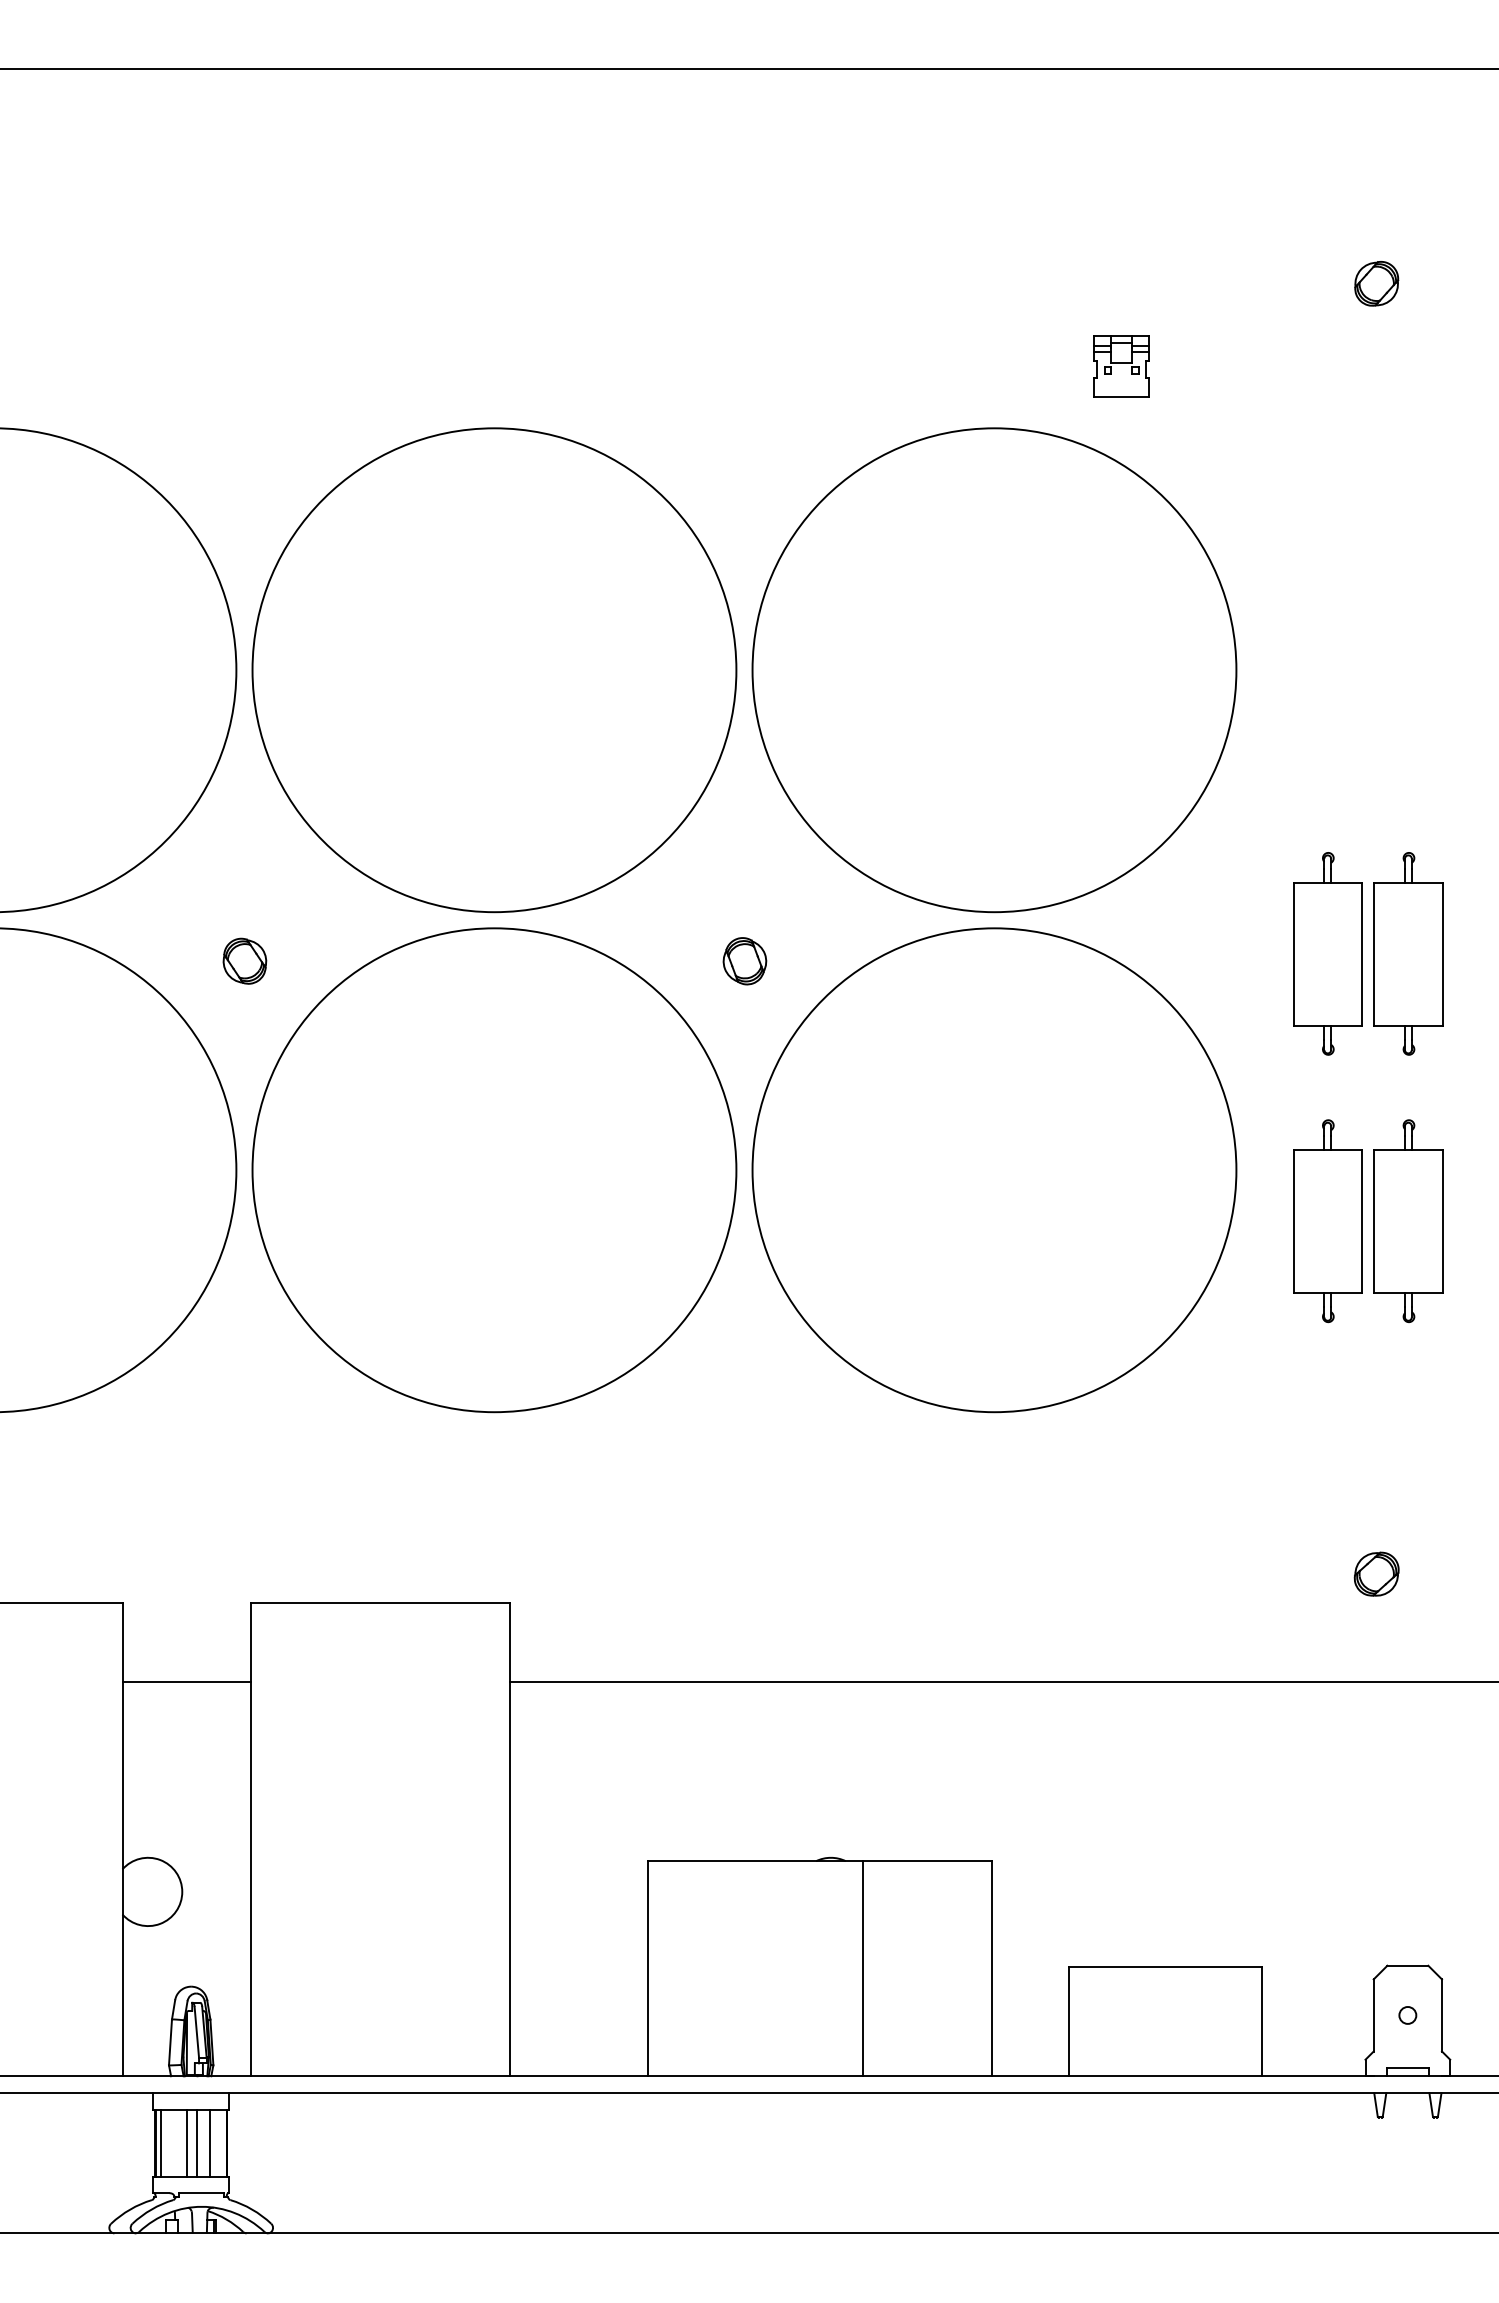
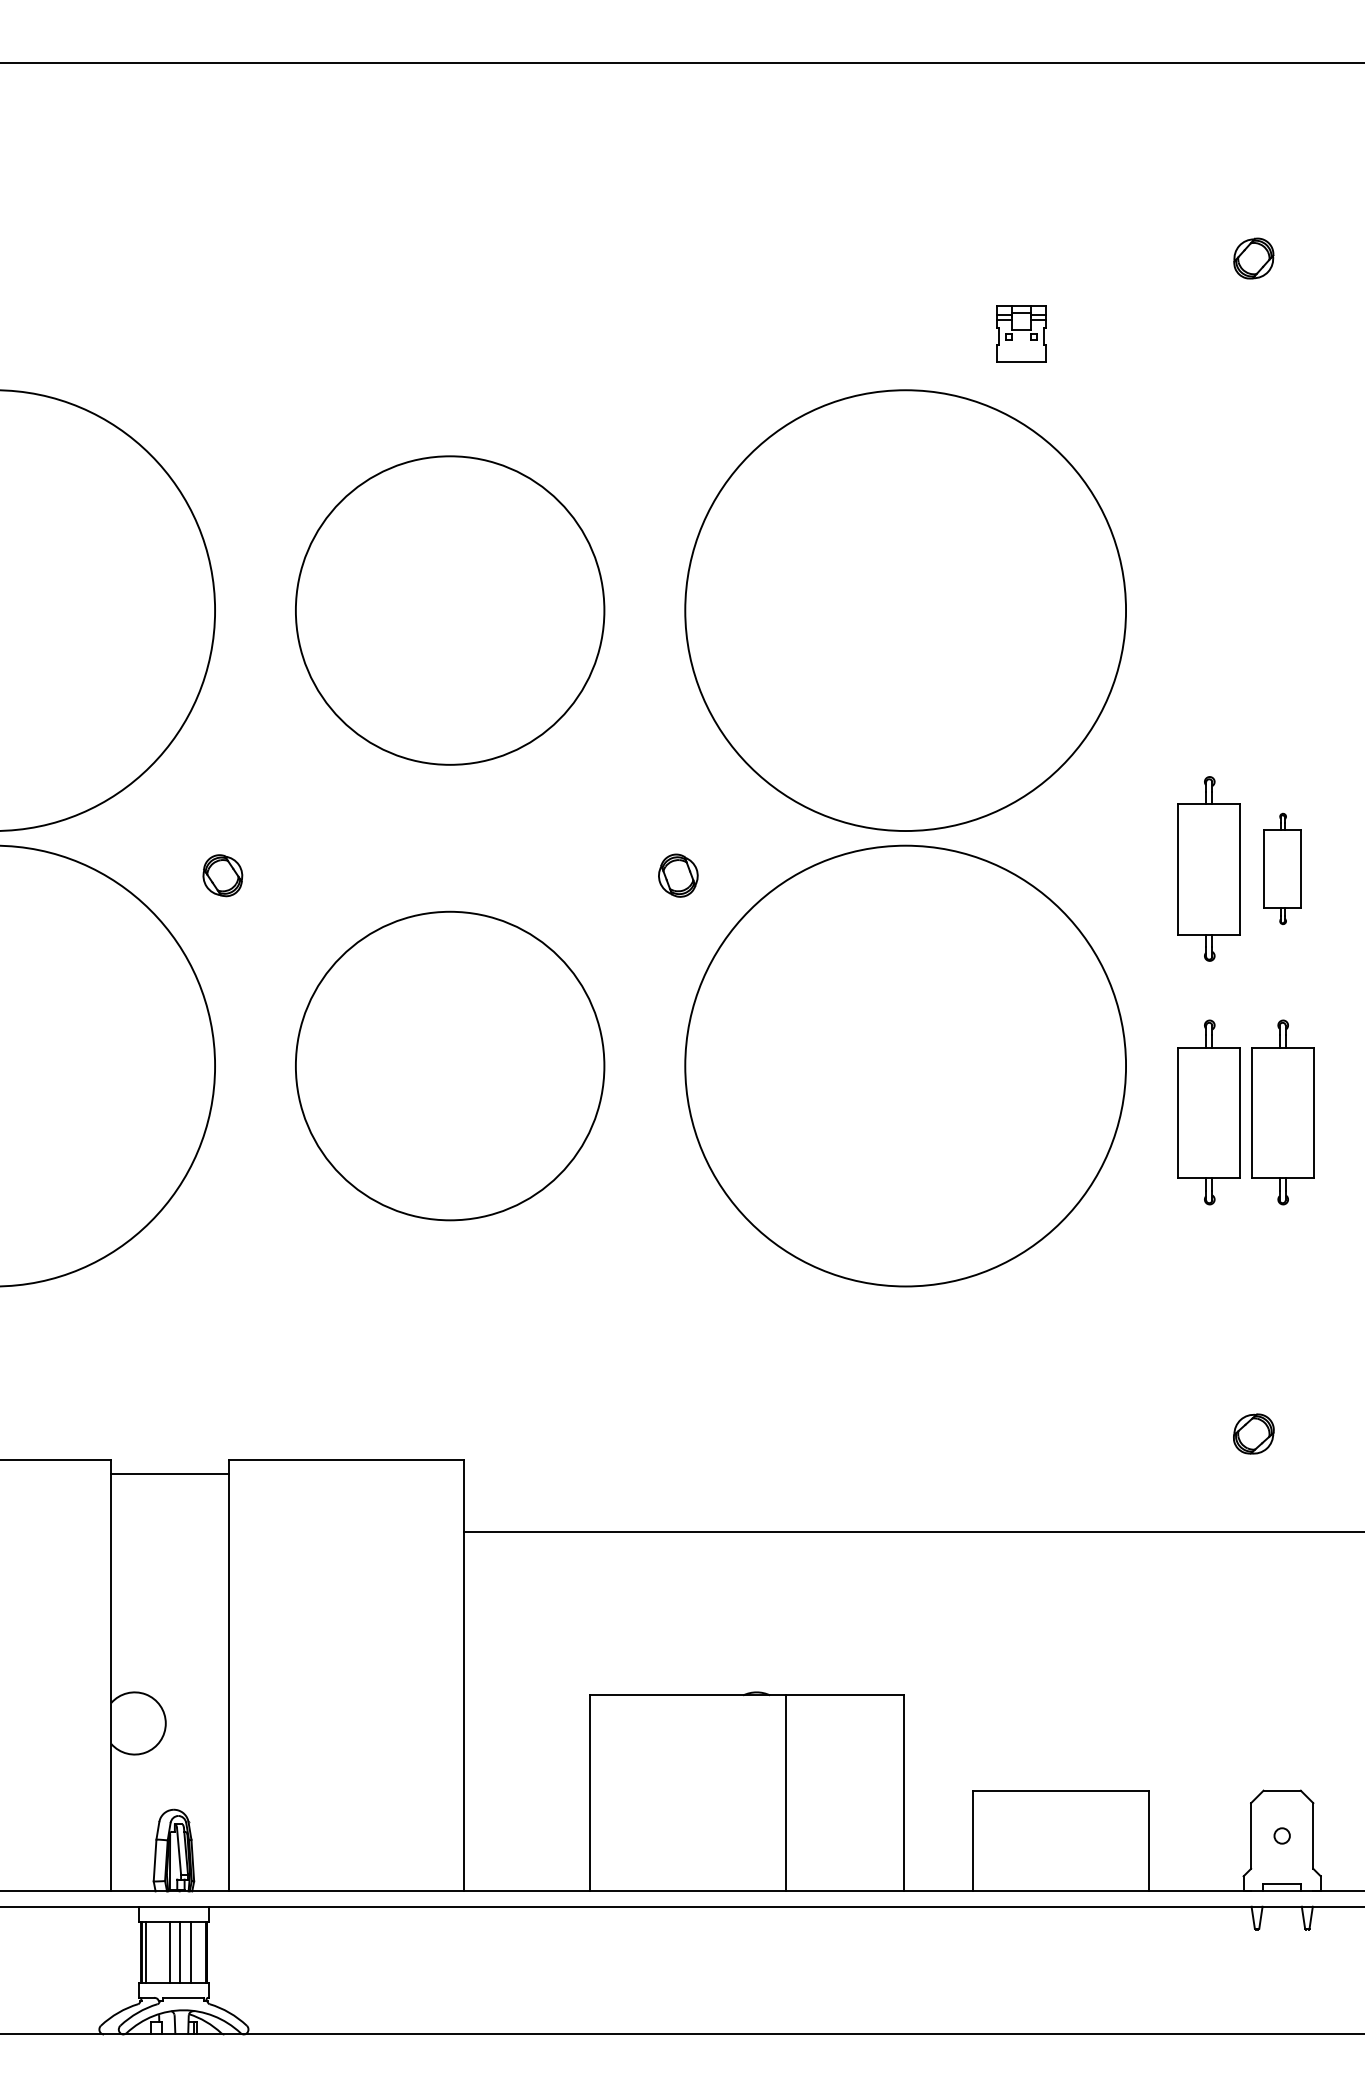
circle: (493, 670) -> (449, 610), size x0.7
part: (1408, 953) -> (1282, 868), size x0.6
circle: (493, 1169) -> (449, 1065), size x0.7
line: (186, 1682) -> (169, 1474), moved

